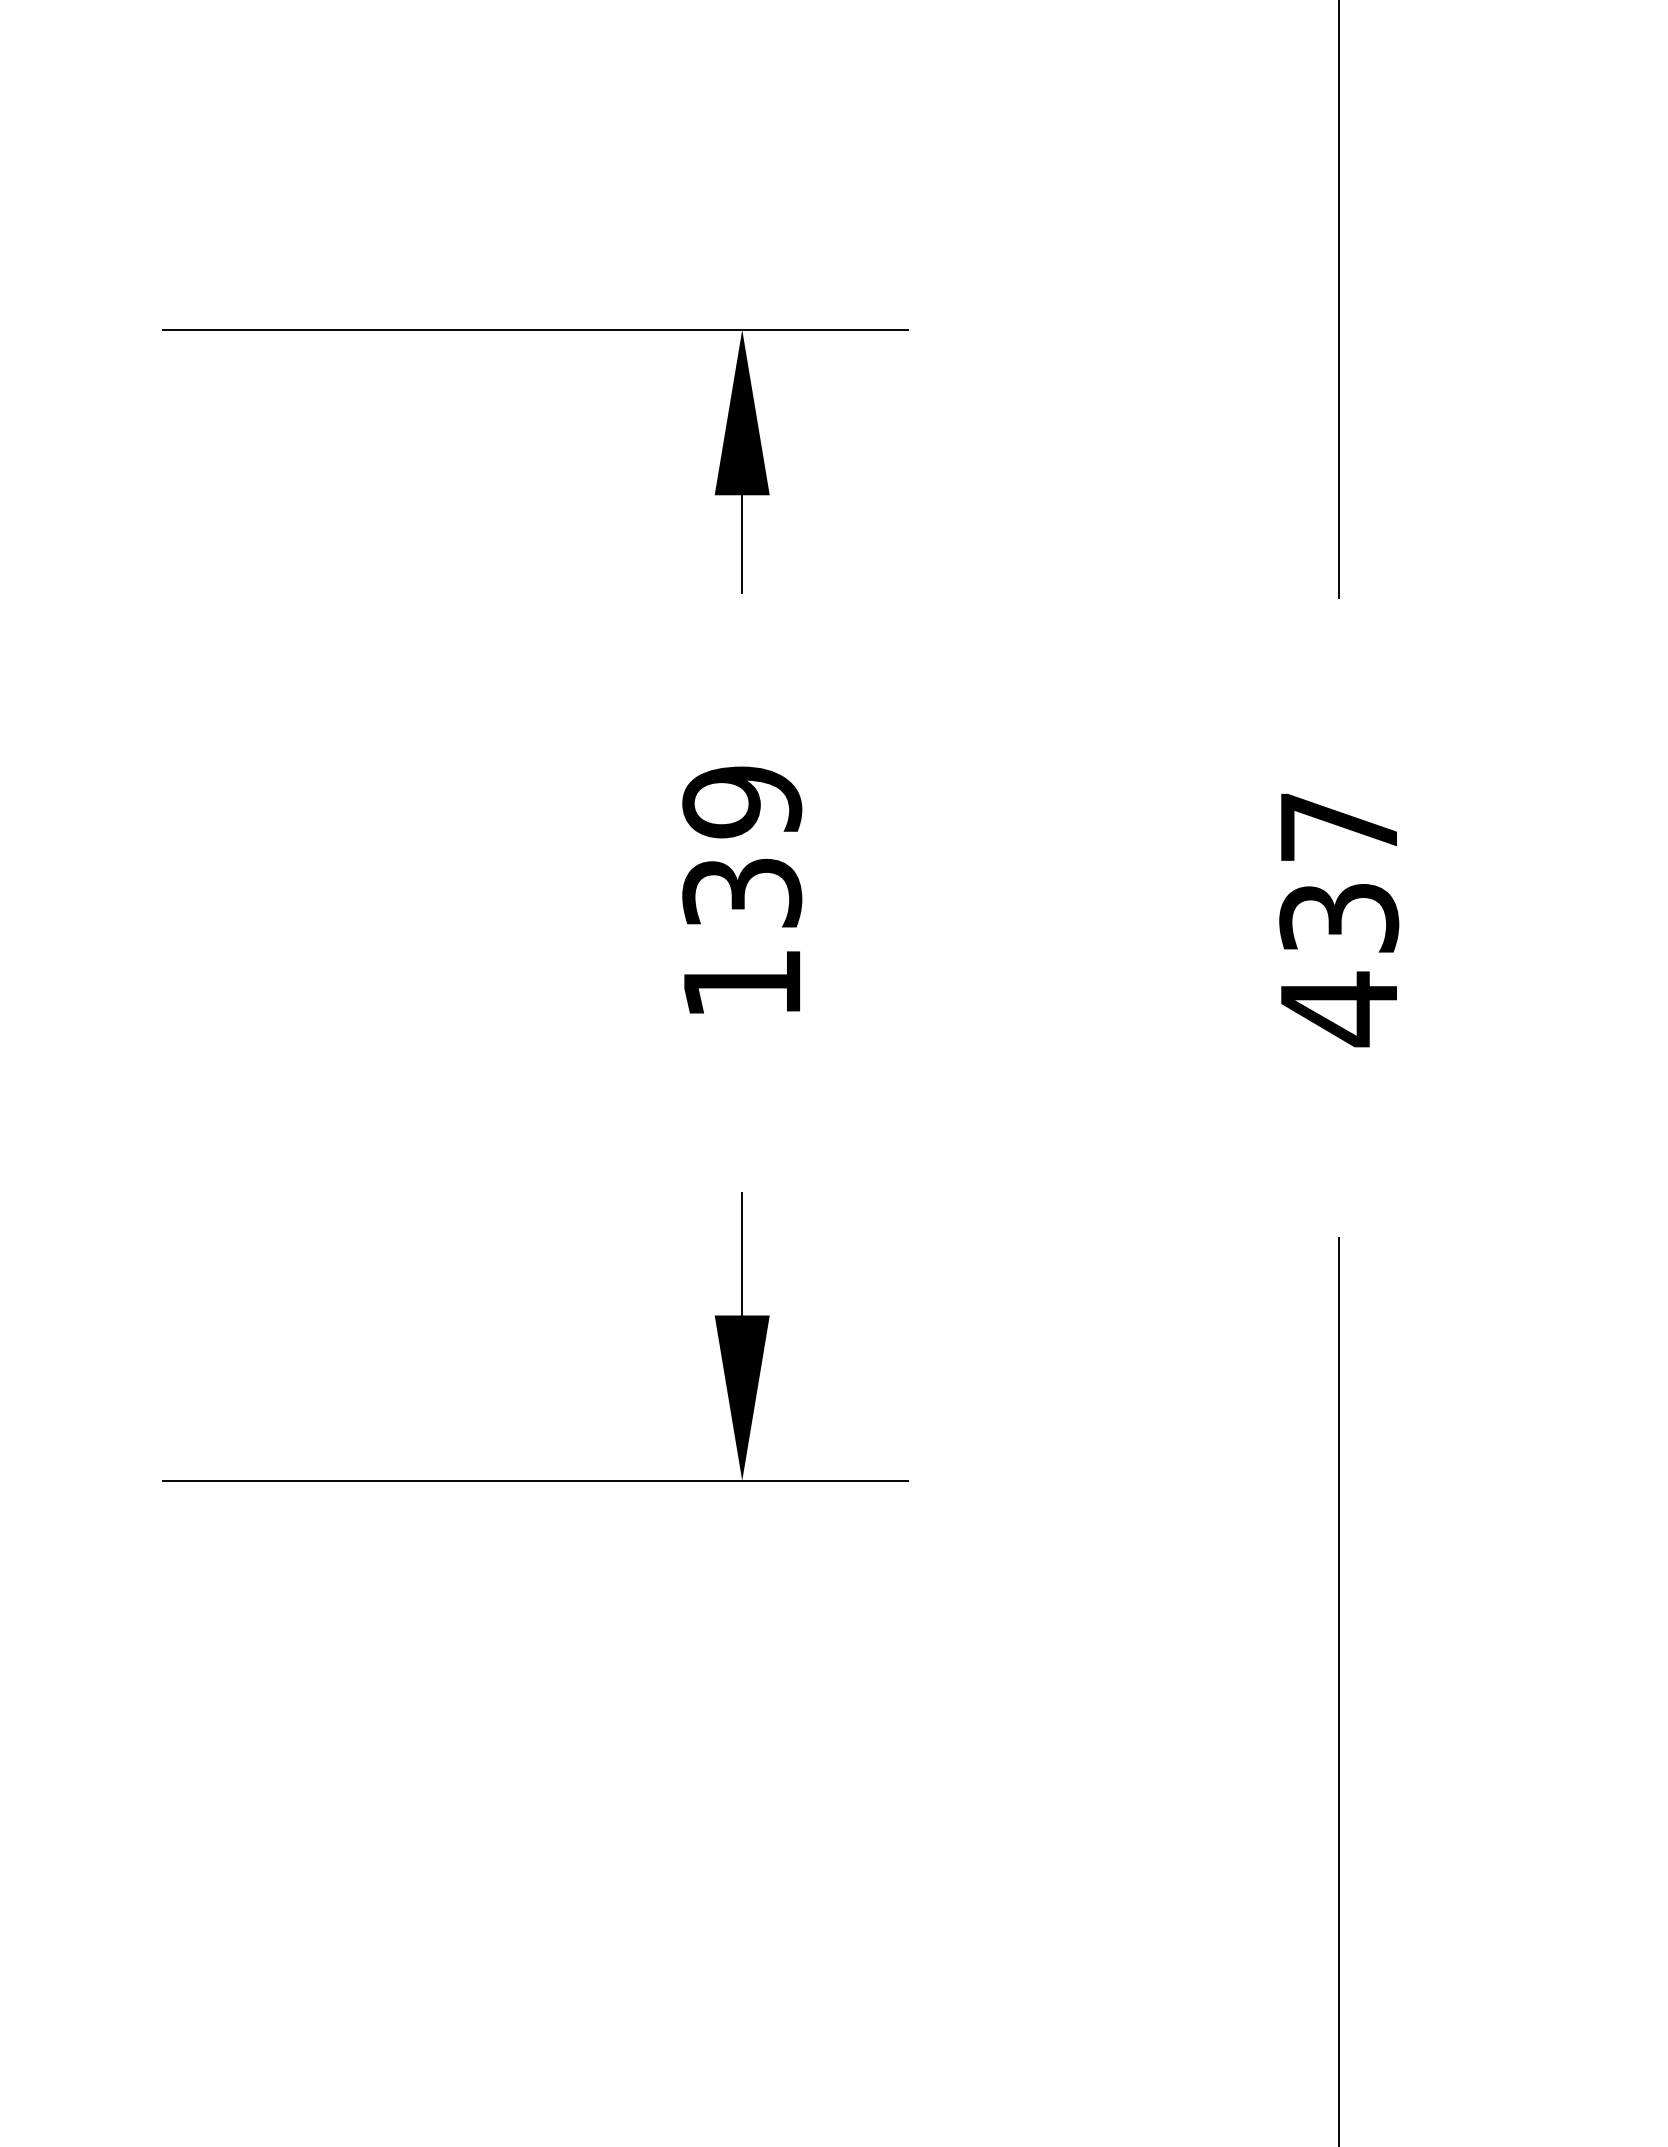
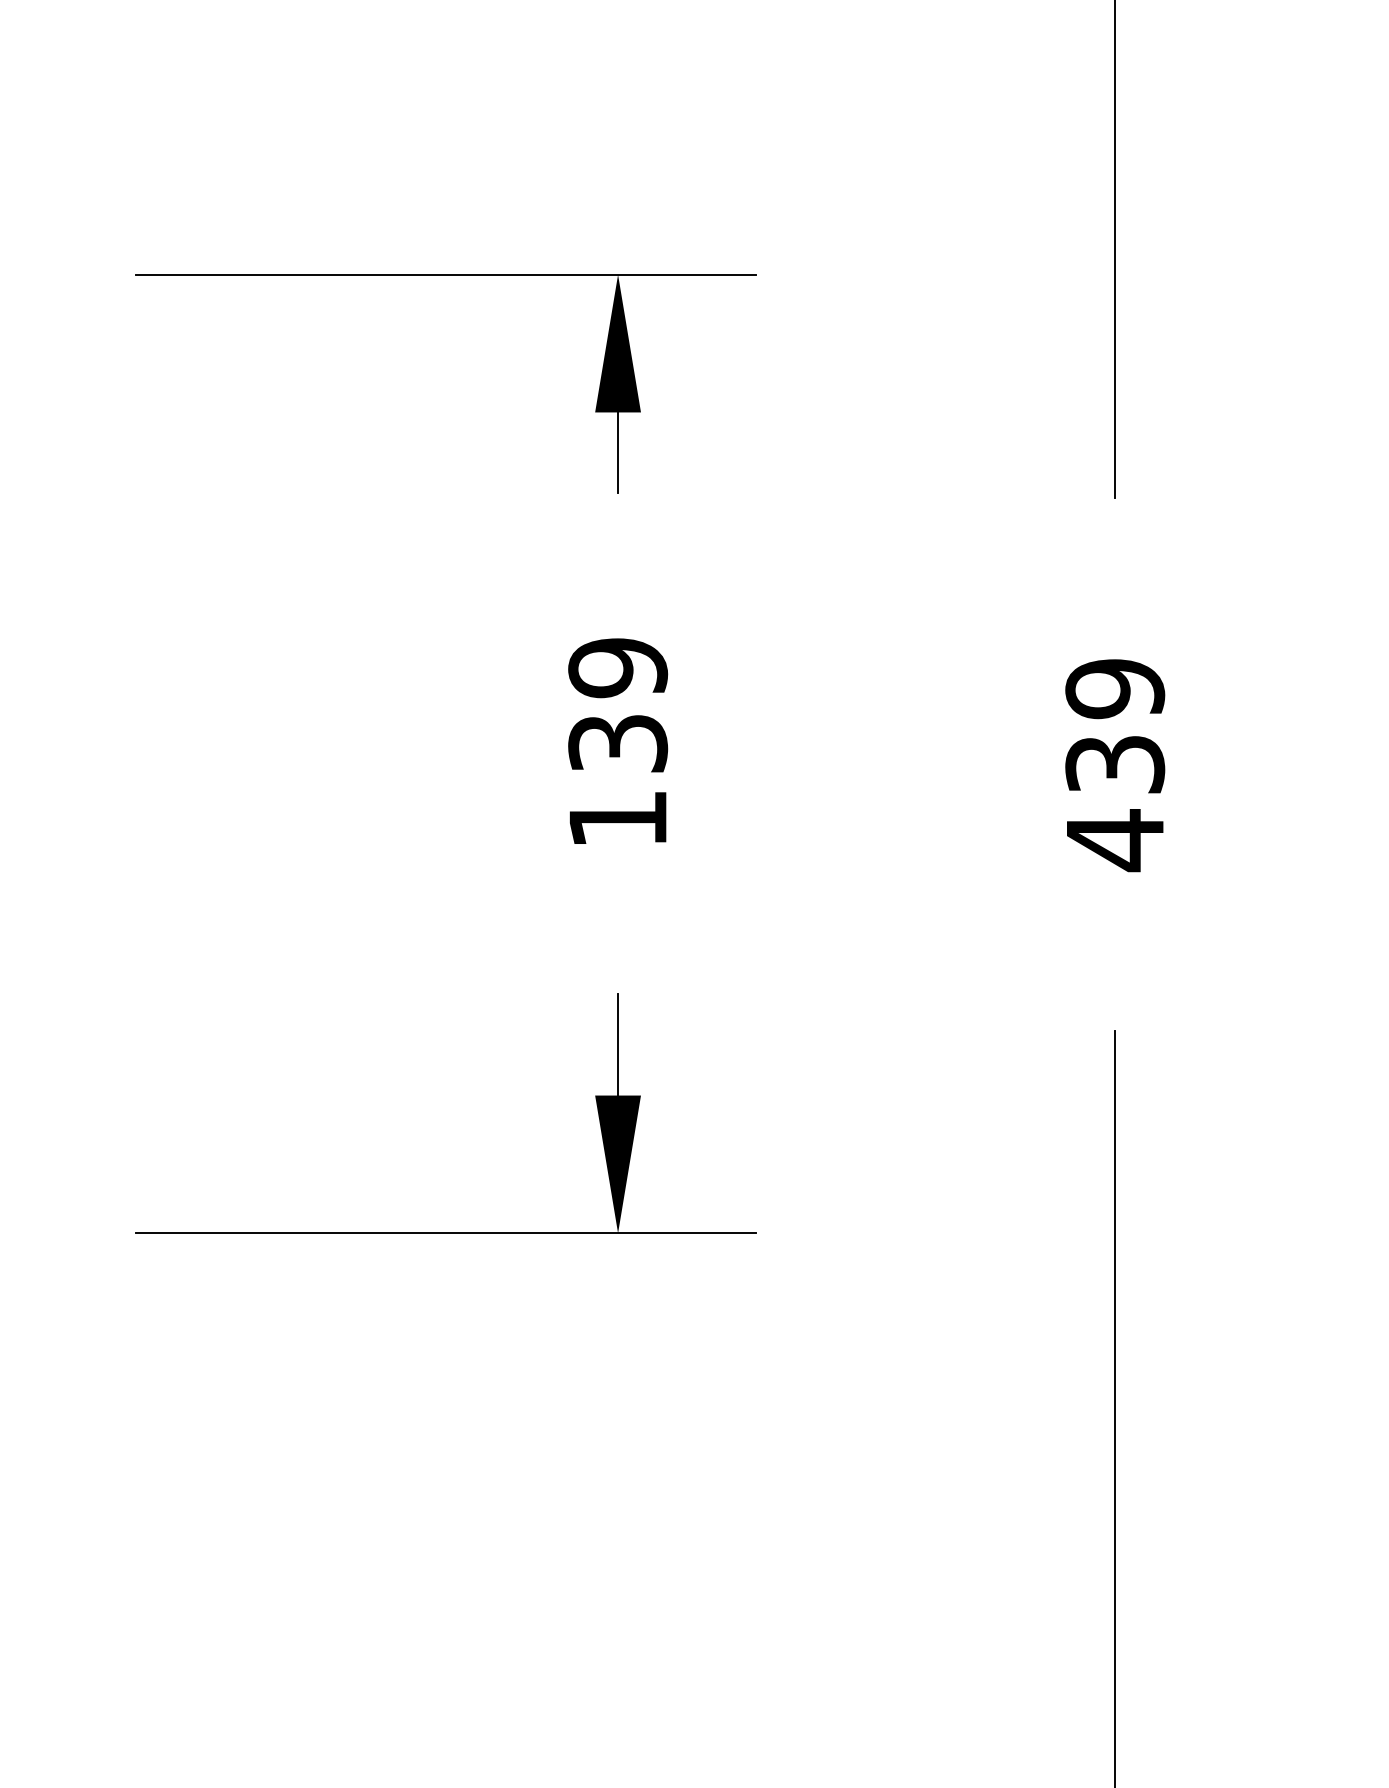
text: (1339, 827) -> (1115, 689), 437 -> 439

